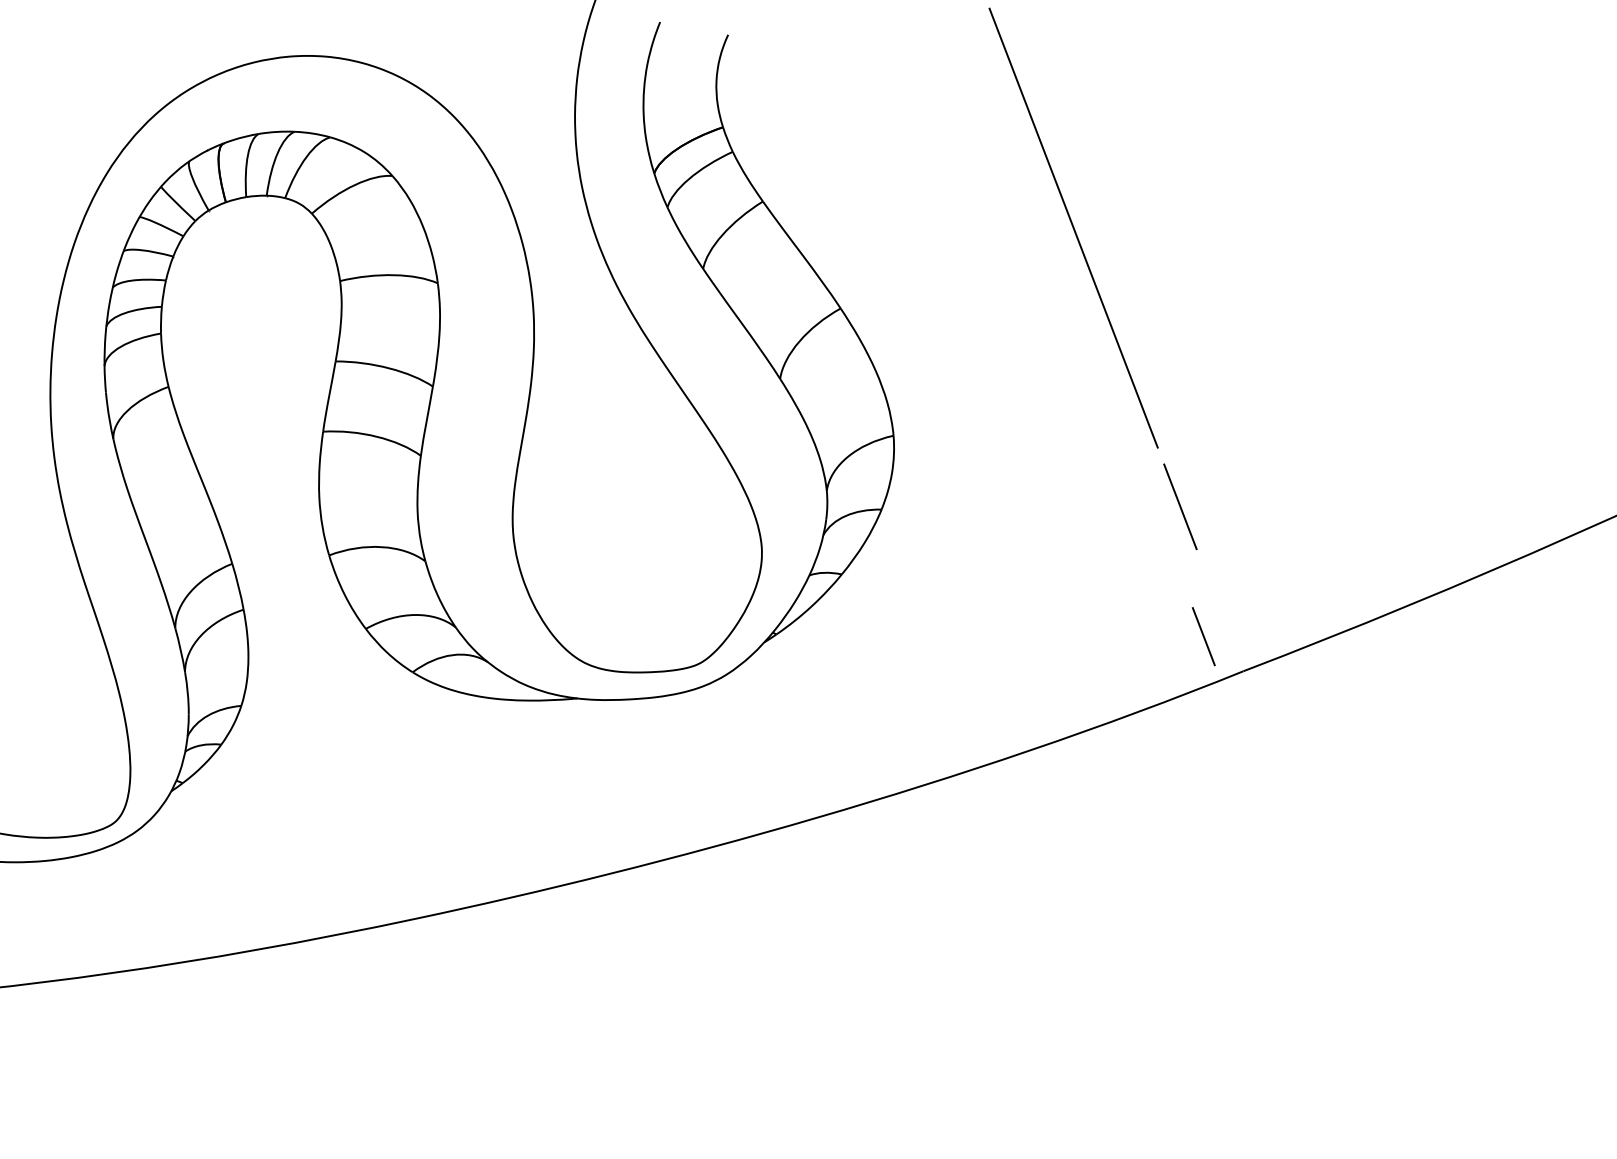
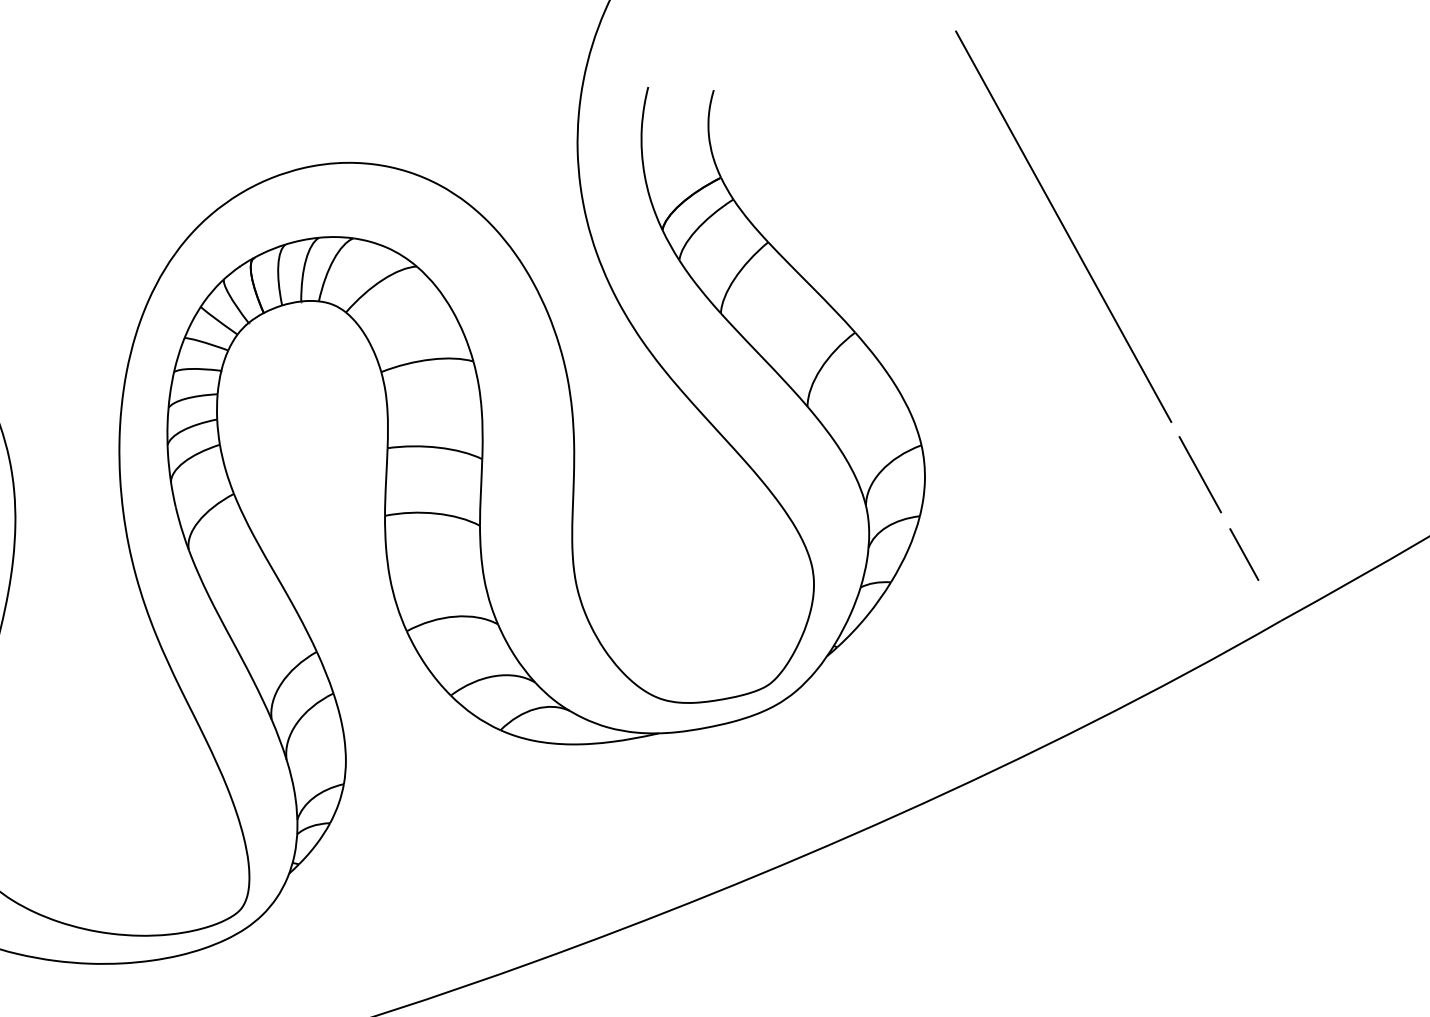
line: (1203, 636) -> (1244, 554), moved

